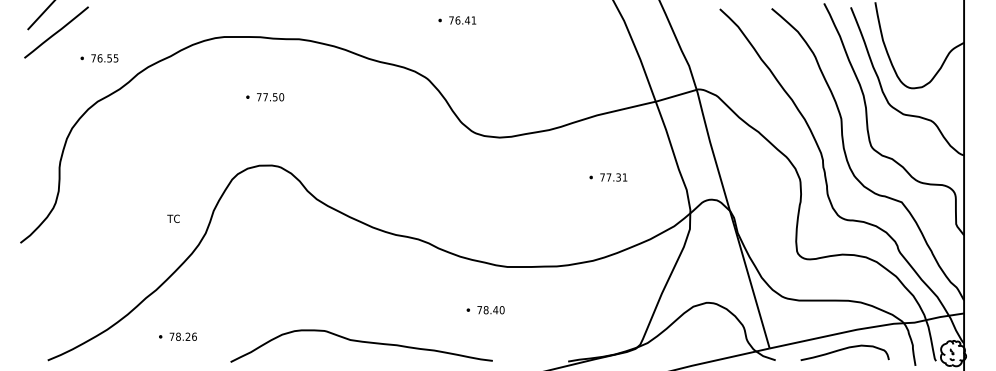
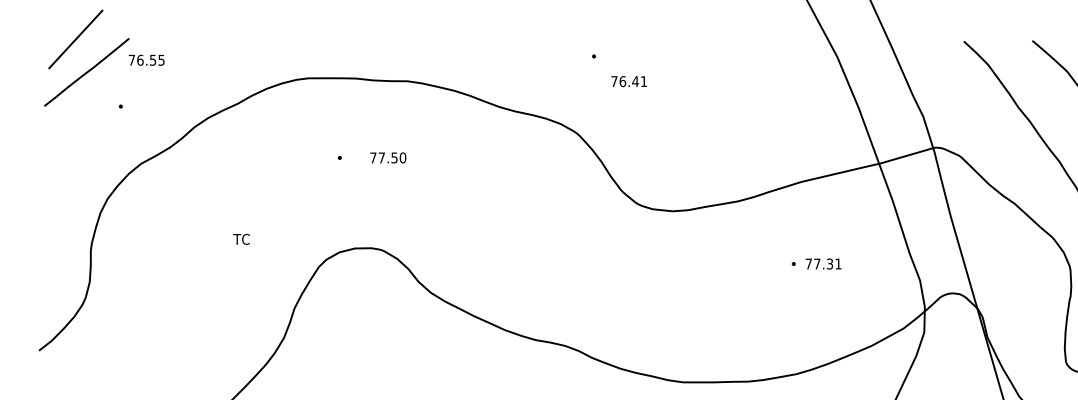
text: (462, 20) -> (628, 81), moved
text: (104, 58) -> (146, 60), moved
text: (270, 97) -> (388, 158), moved
text: (173, 218) -> (241, 238), moved

